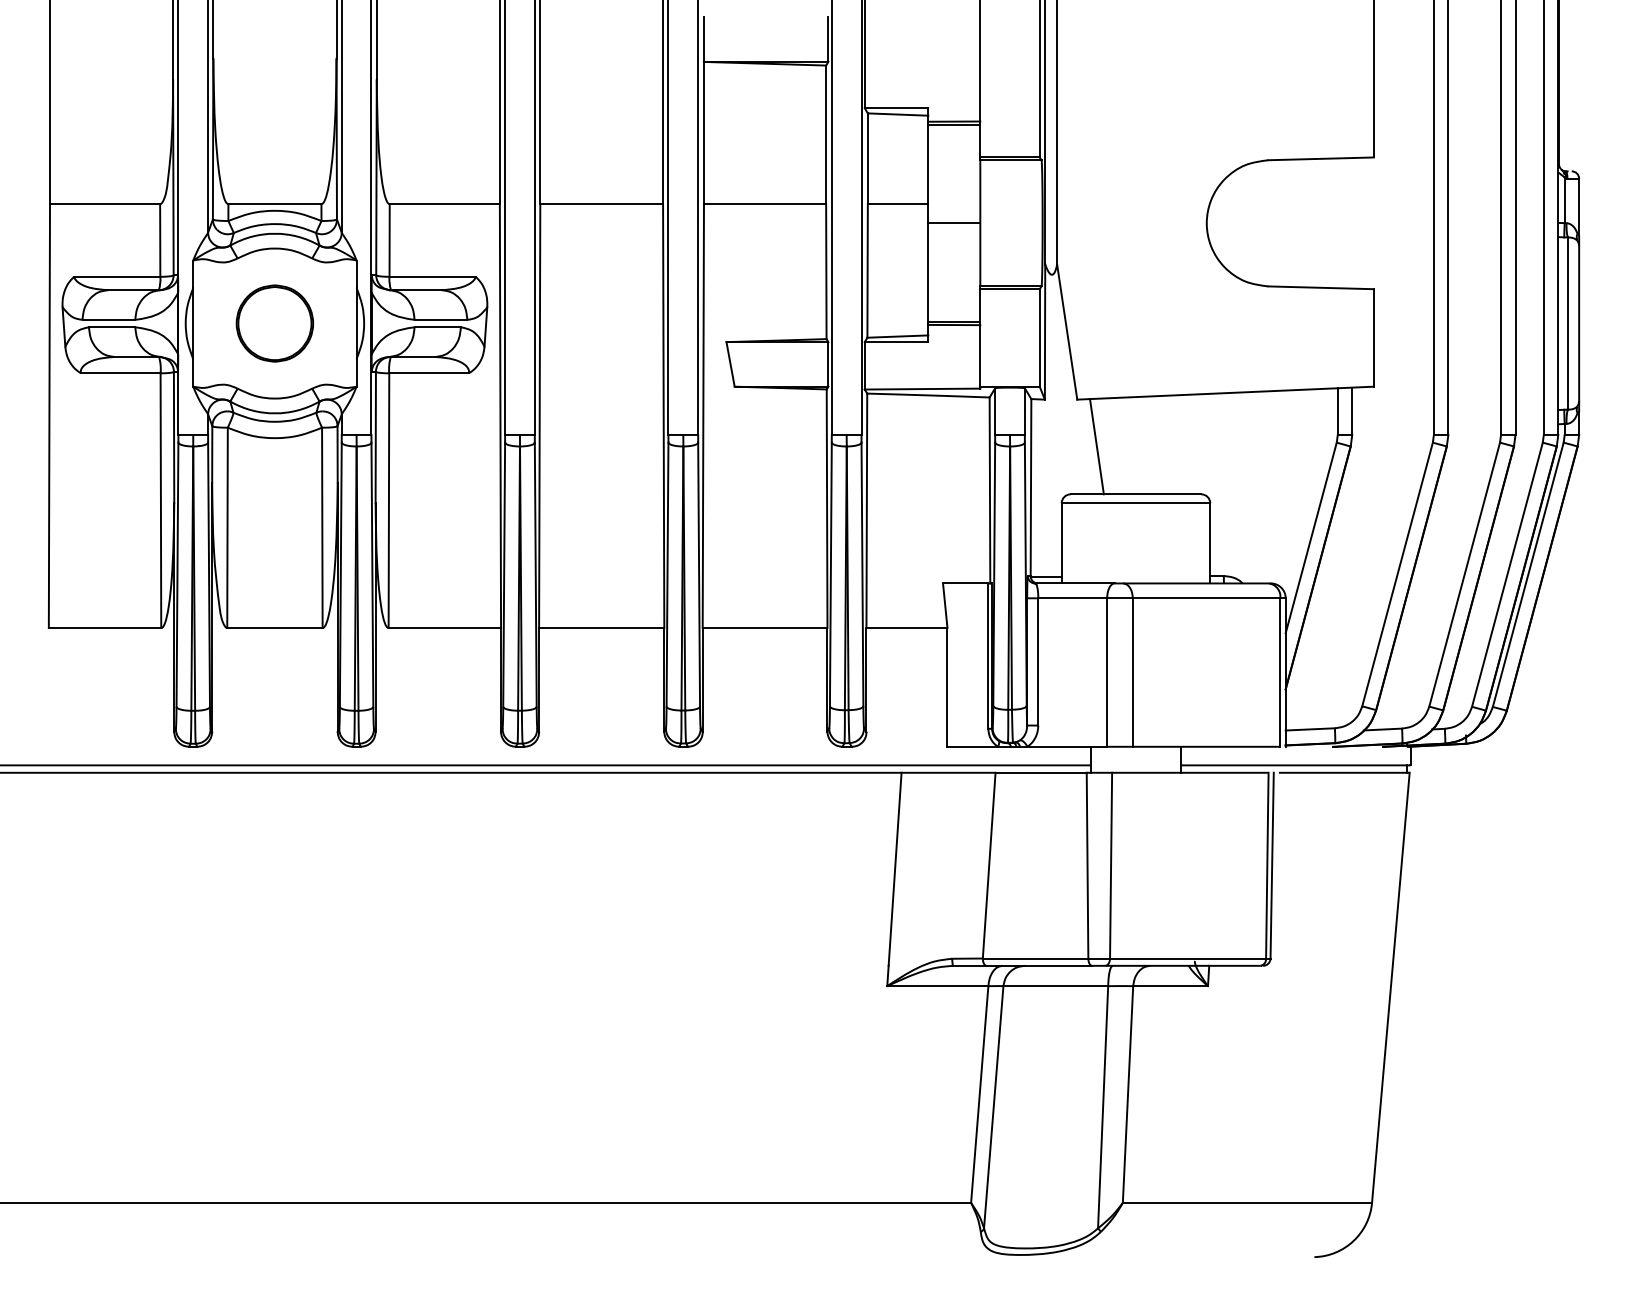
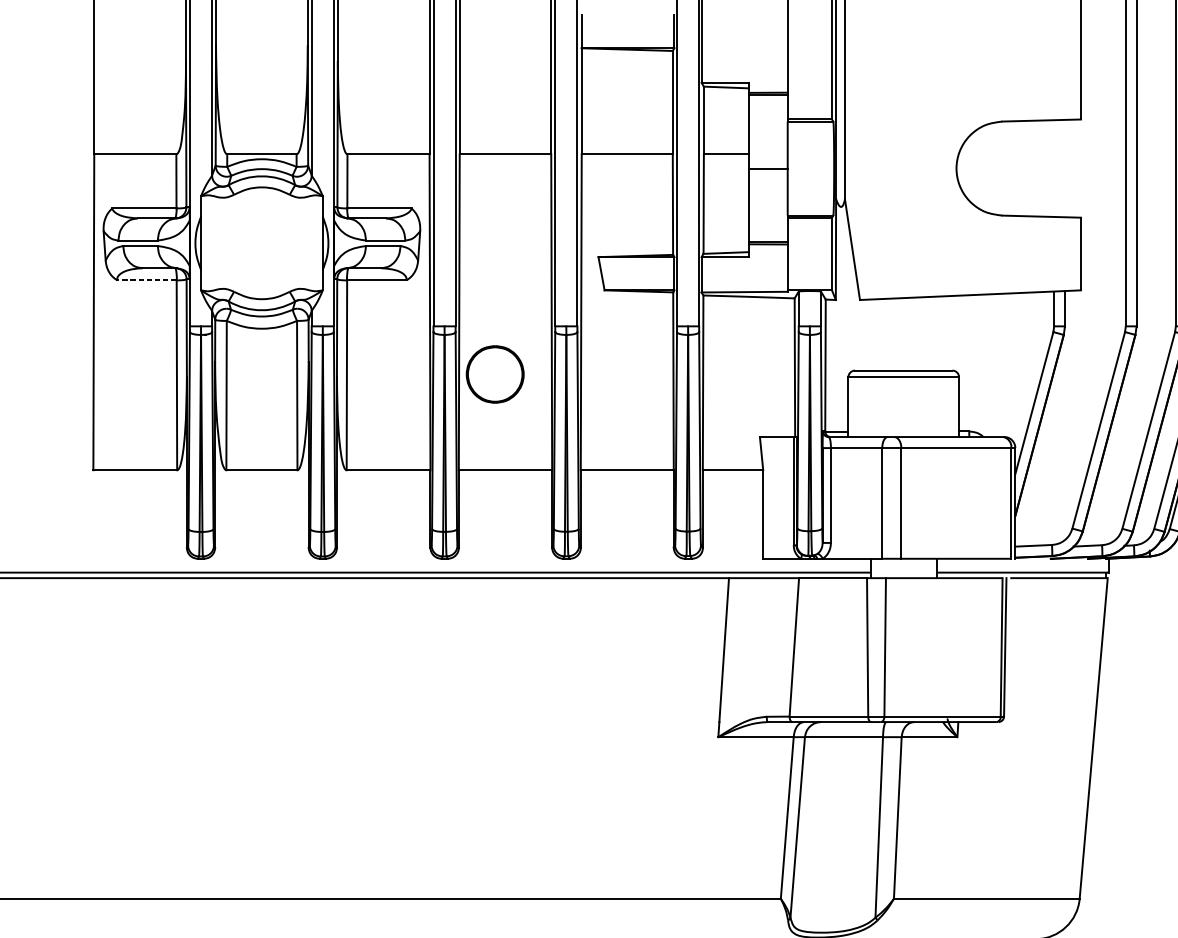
part: (274, 323) -> (494, 374), moved
line: (120, 373) -> (146, 280), solid -> dashed
line: (1096, 446) -> (874, 334), removed

